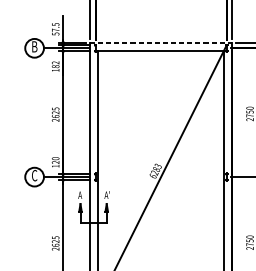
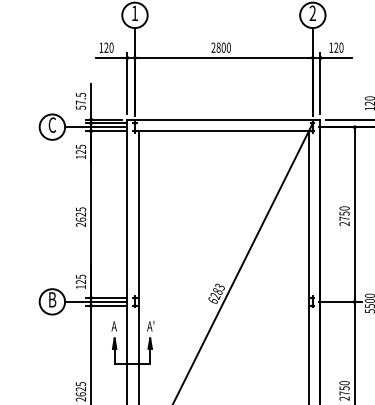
line: (160, 42) -> (223, 119), dashed -> solid
text: (34, 46) -> (52, 124), B -> C
text: (55, 64) -> (80, 149), 182 -> 125
text: (55, 158) -> (80, 276), 120 -> 125
text: (34, 175) -> (52, 299), C -> B

